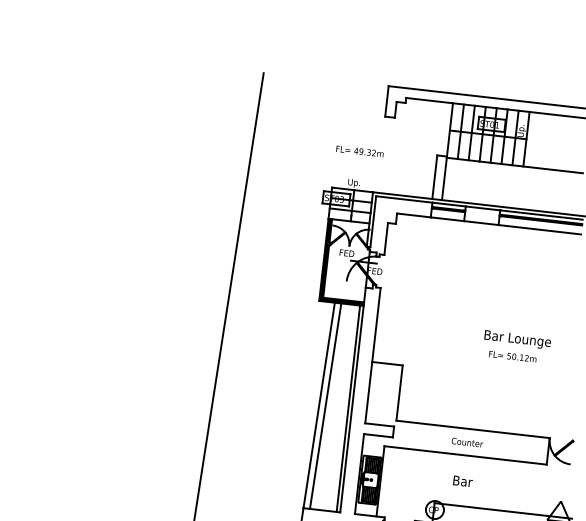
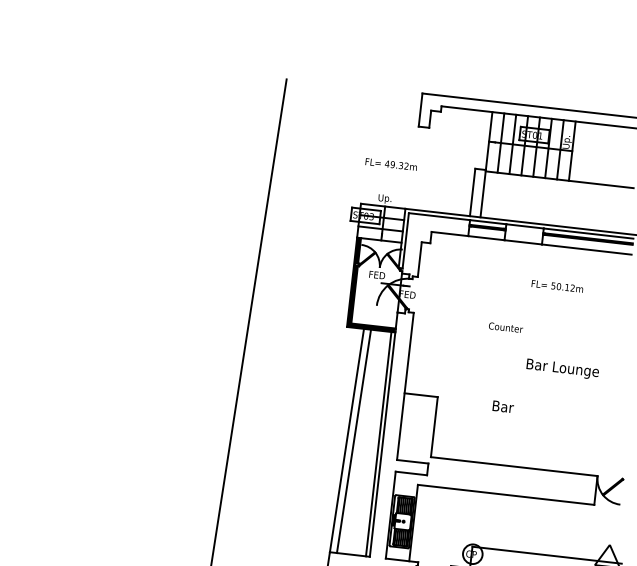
text: (512, 356) -> (557, 286), moved
text: (467, 442) -> (506, 327), moved
text: (462, 480) -> (502, 405), moved

